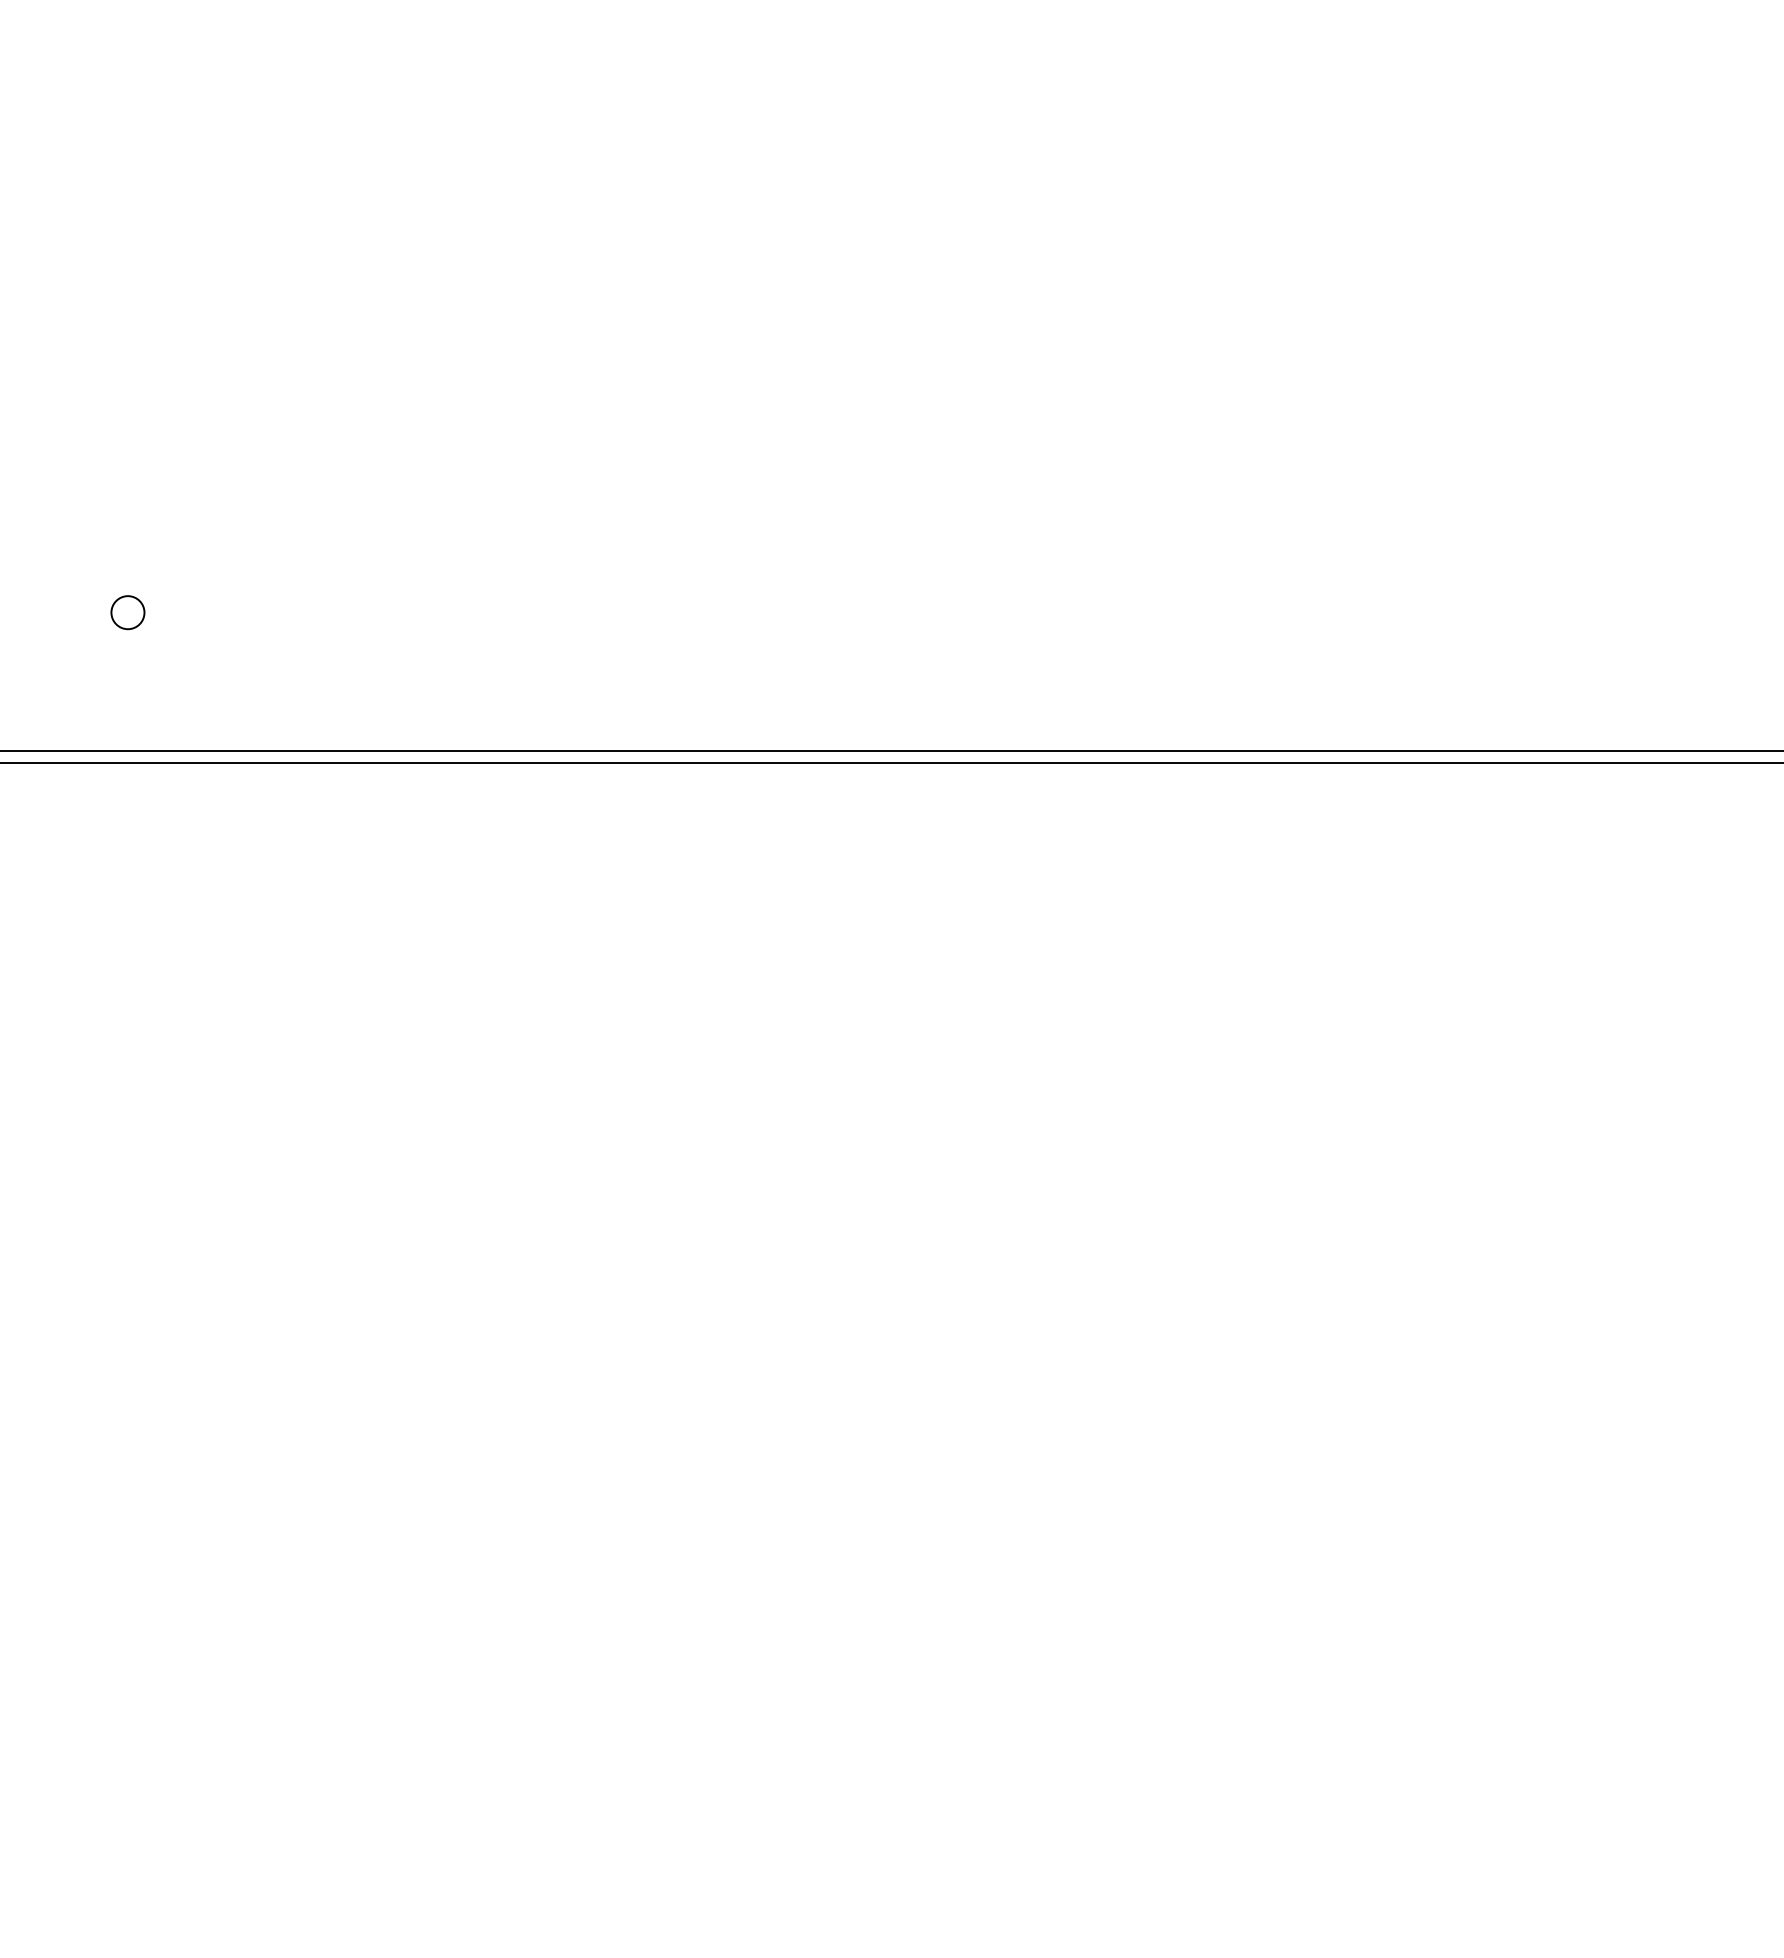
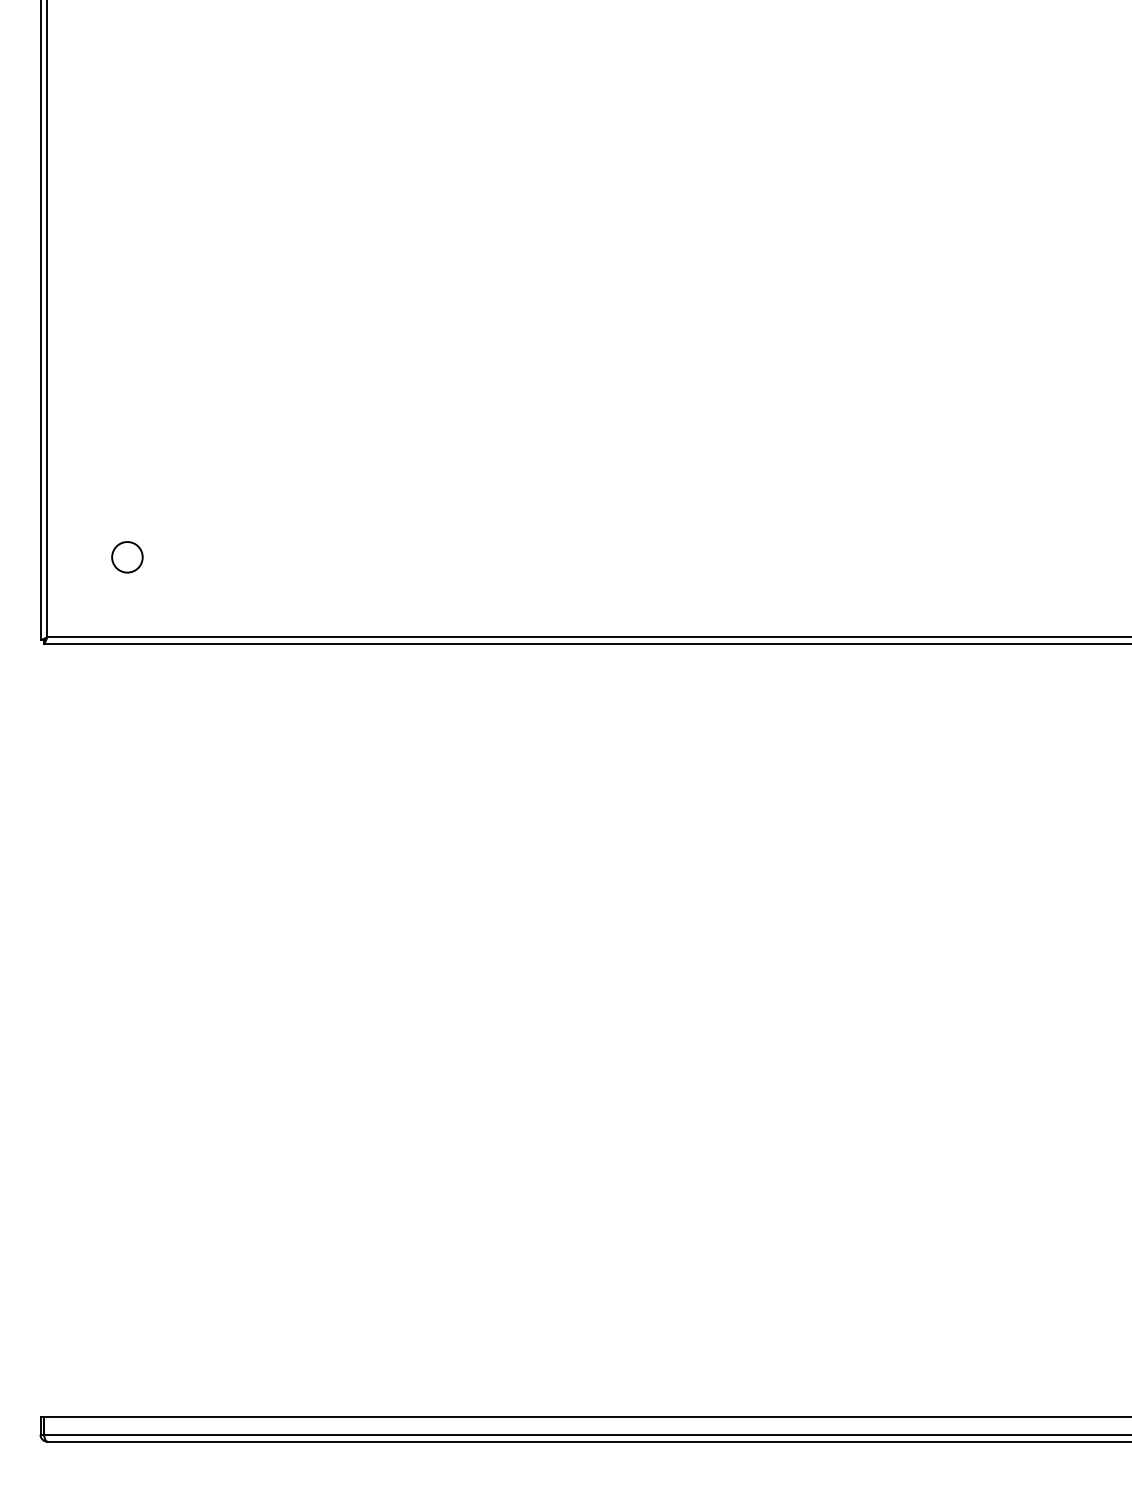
circle: (128, 611) -> (127, 556), size x1.6

